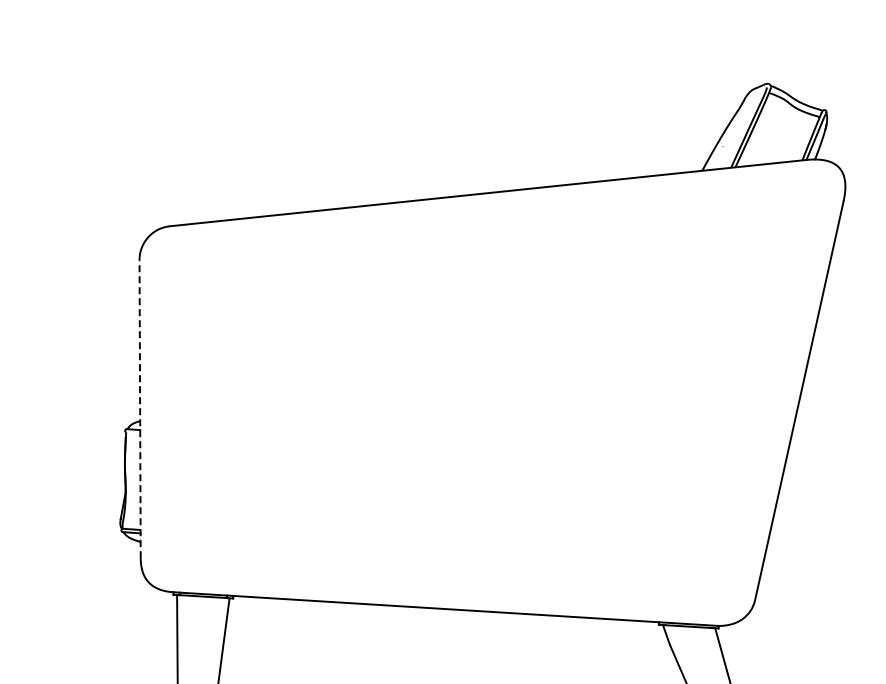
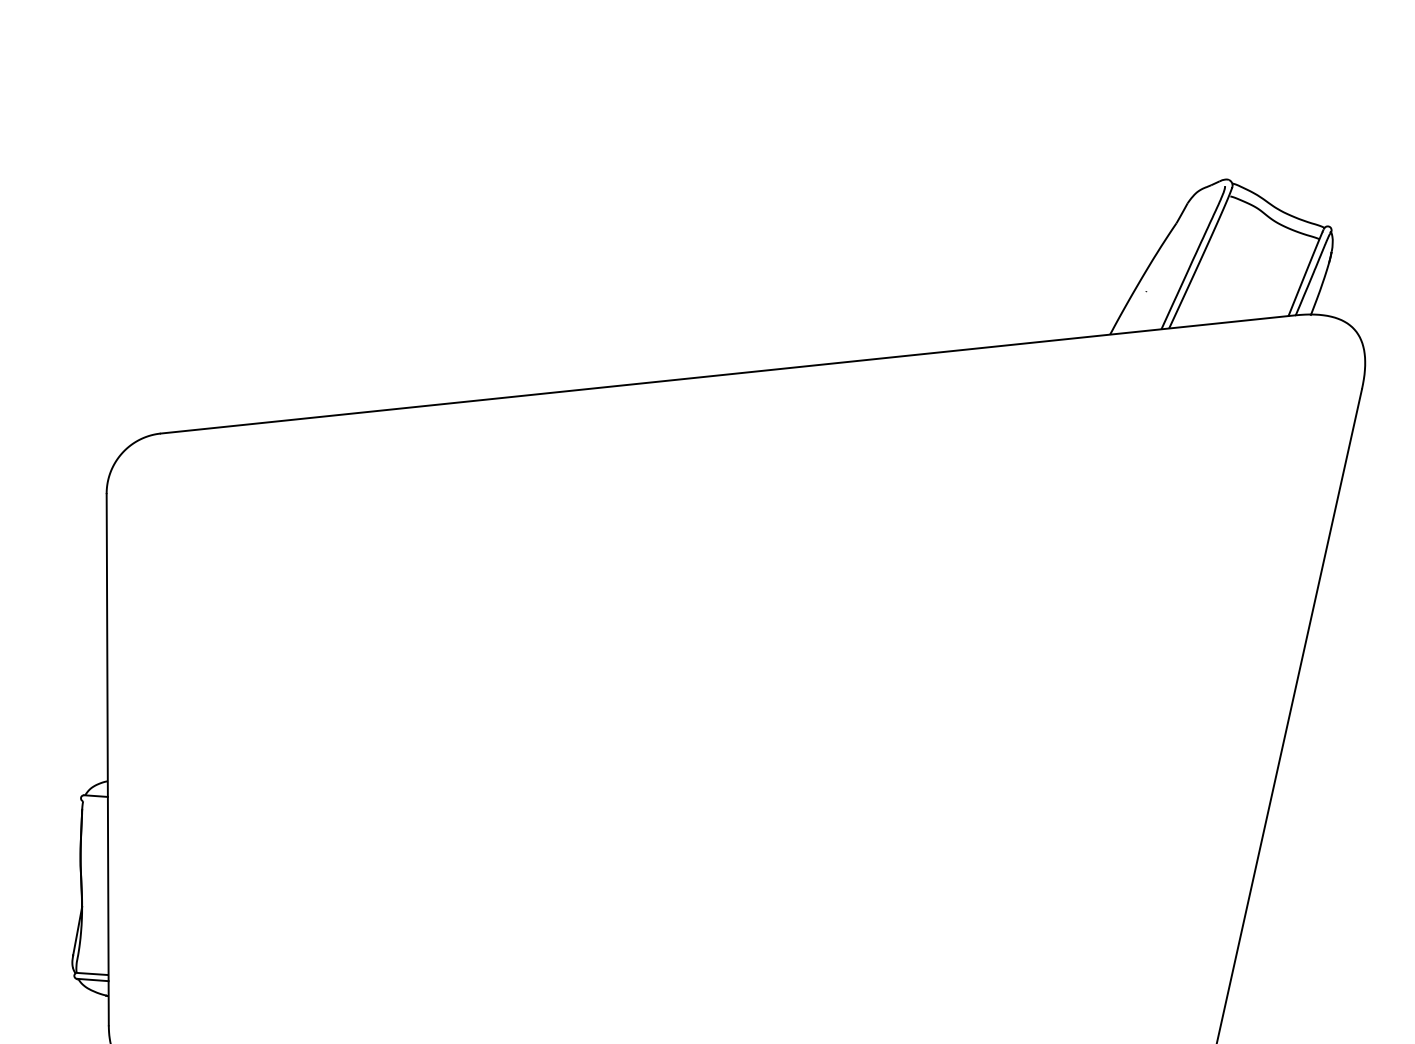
line: (140, 409) -> (108, 760), dashed -> solid

